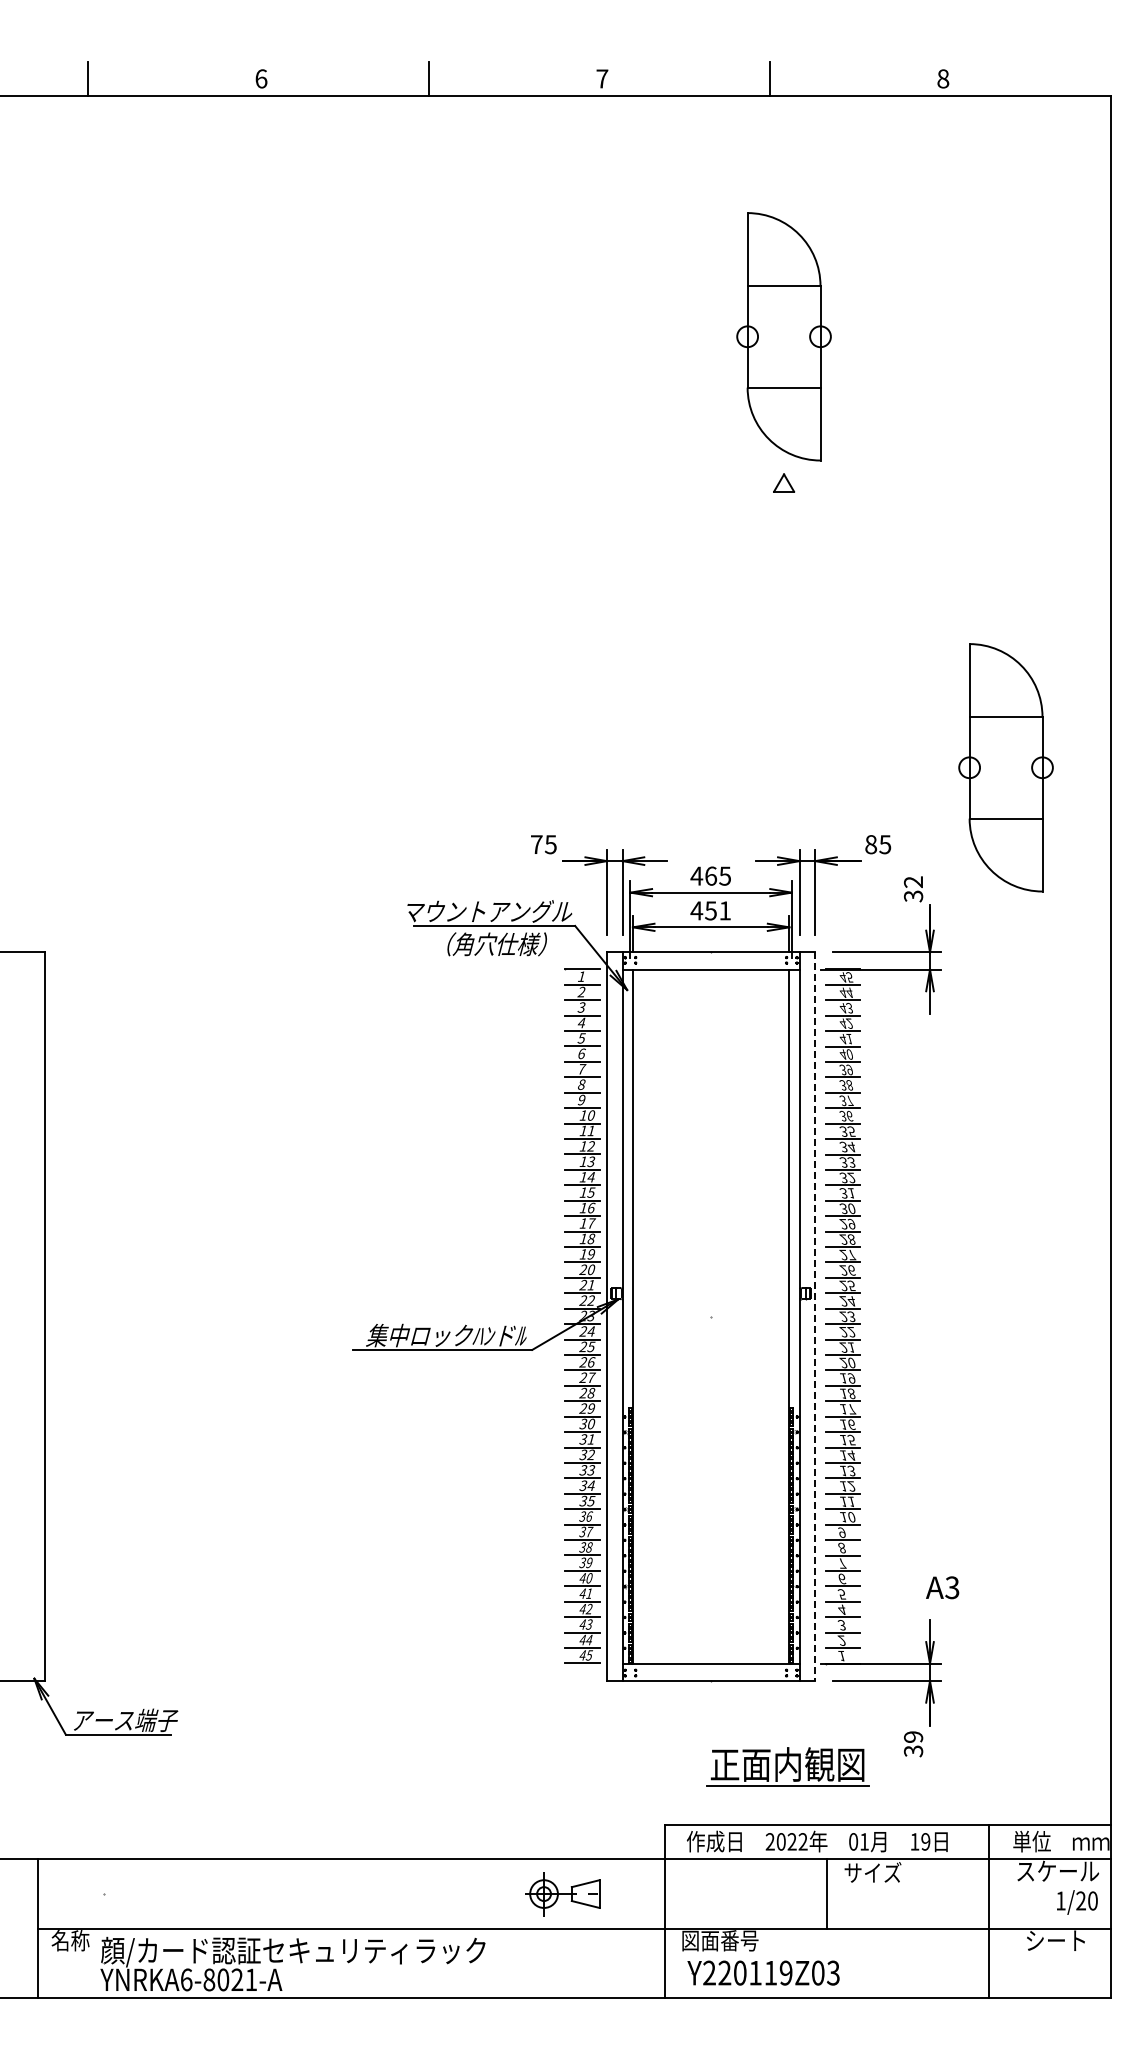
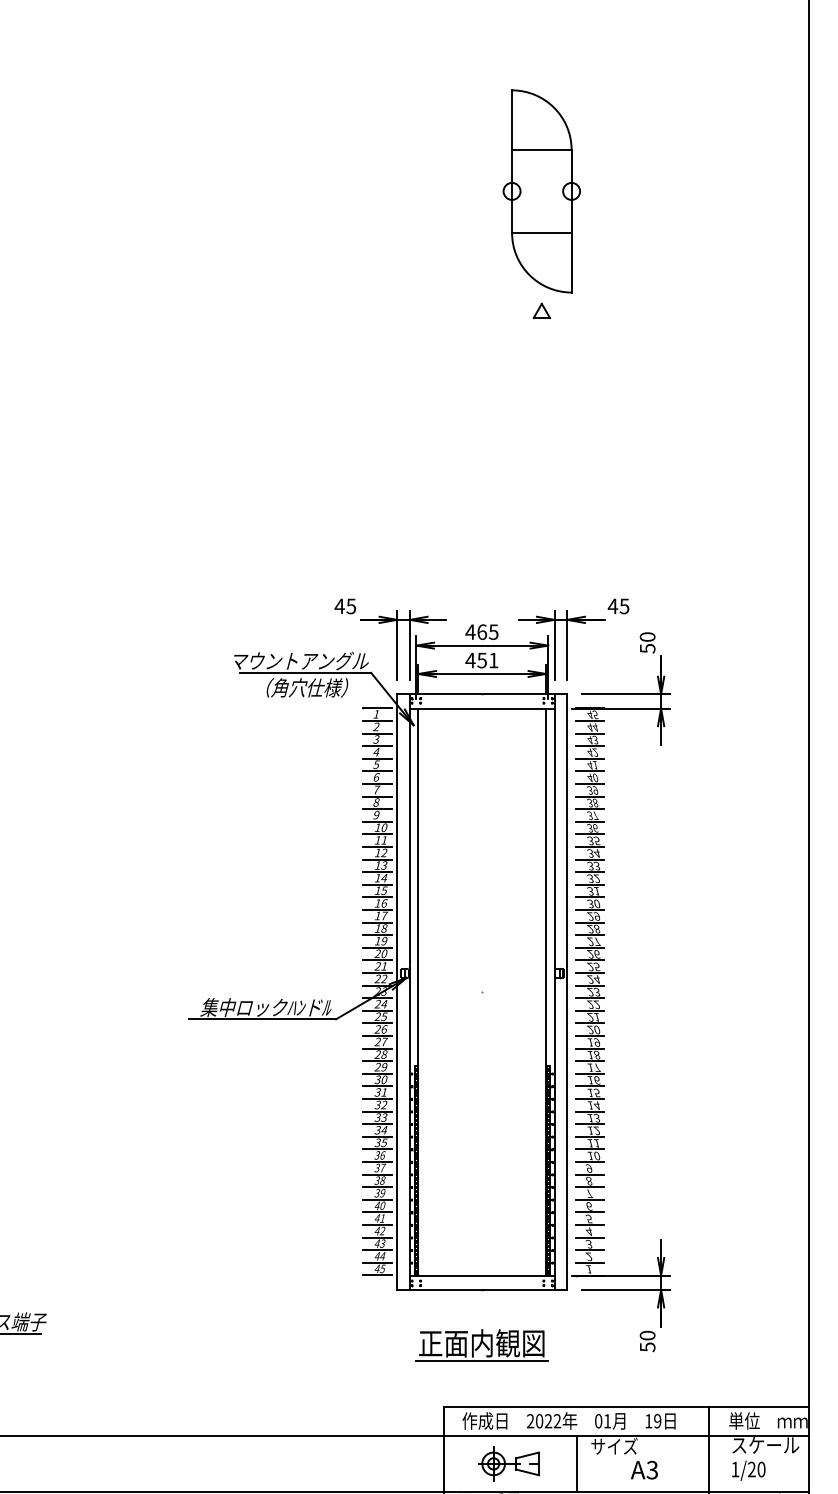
part: (1005, 767) -> (722, 543), removed
text: (536, 844) -> (339, 606), 75 -> 45
text: (870, 844) -> (612, 606), 85 -> 45
text: (913, 888) -> (647, 642), 32 -> 50
line: (815, 1317) -> (567, 992), dashed -> solid
text: (942, 1587) -> (644, 1469), moved
text: (913, 1743) -> (647, 1340), 39 -> 50
part: (787, 1766) -> (481, 1344), moved
part: (562, 1894) -> (508, 1464), moved
text: (1077, 1902) -> (748, 1470), moved

